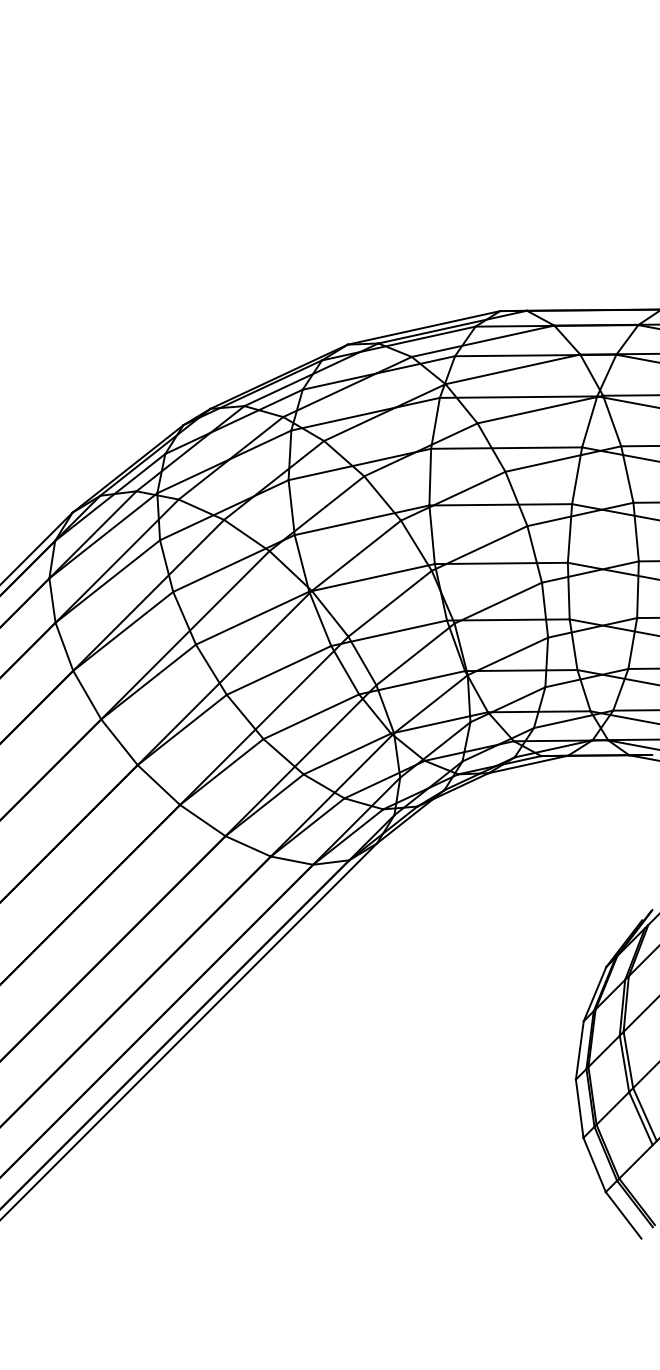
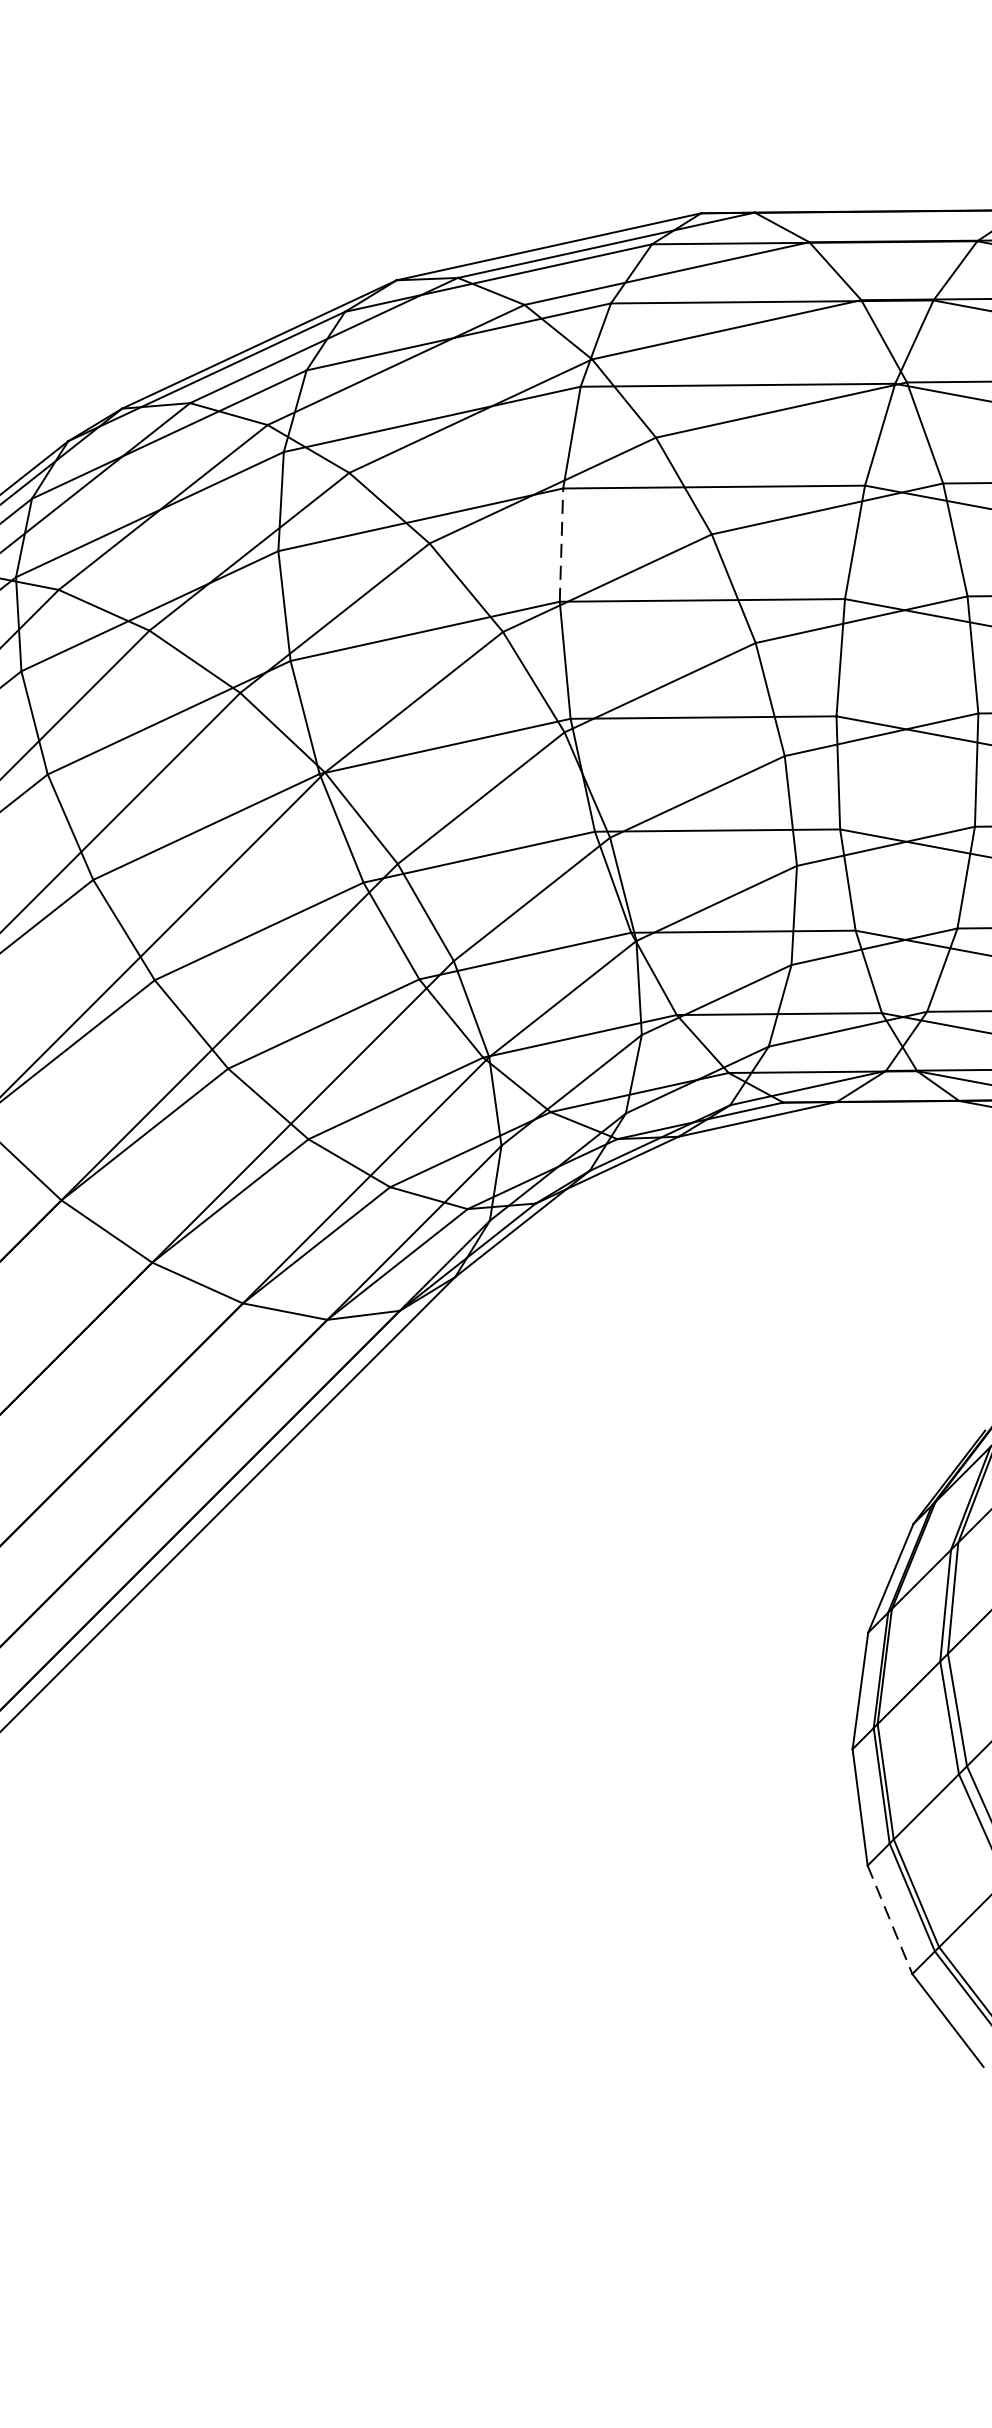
line: (430, 476) -> (561, 543), solid -> dashed
line: (594, 1165) -> (889, 1920), solid -> dashed

